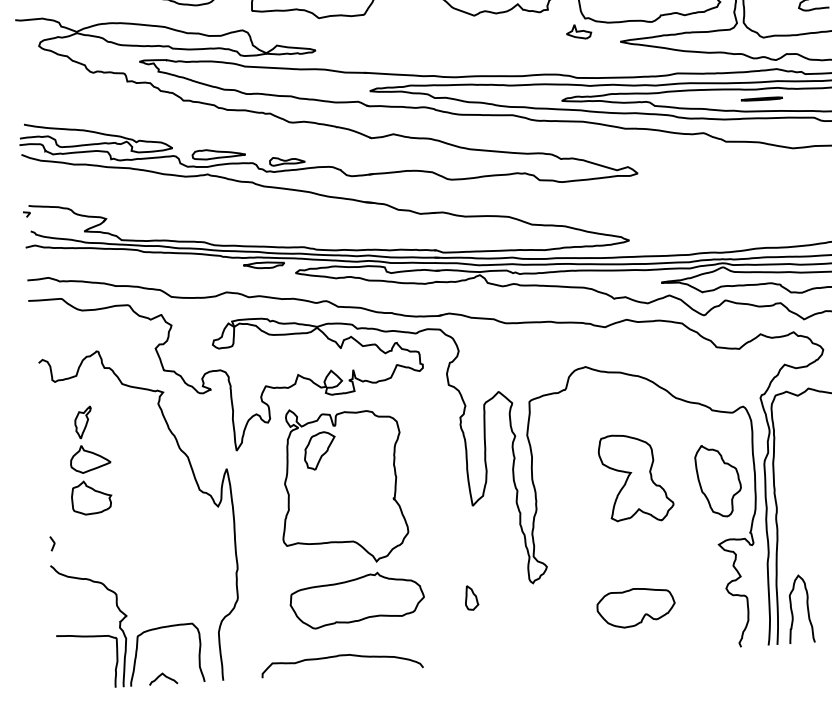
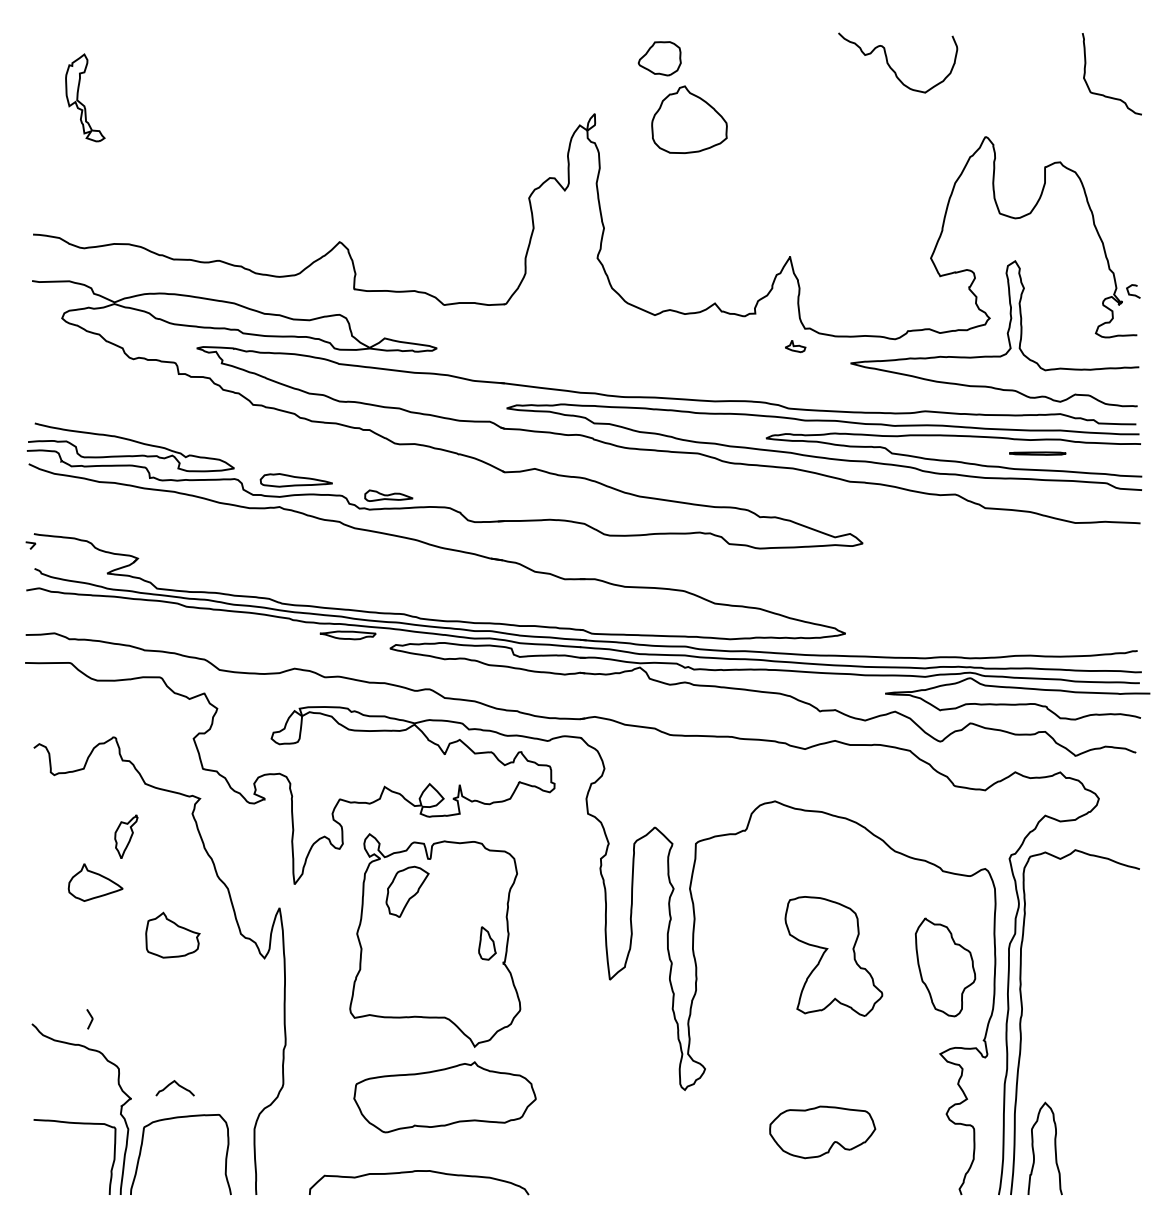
part: (578, 32) -> (795, 346), size x0.6
part: (83, 422) -> (126, 836), moved
part: (91, 497) -> (172, 934), moved
curve: (53, 543) -> (91, 1019), moved
part: (471, 597) -> (487, 943), moved
curve: (164, 676) -> (177, 1085), moved

